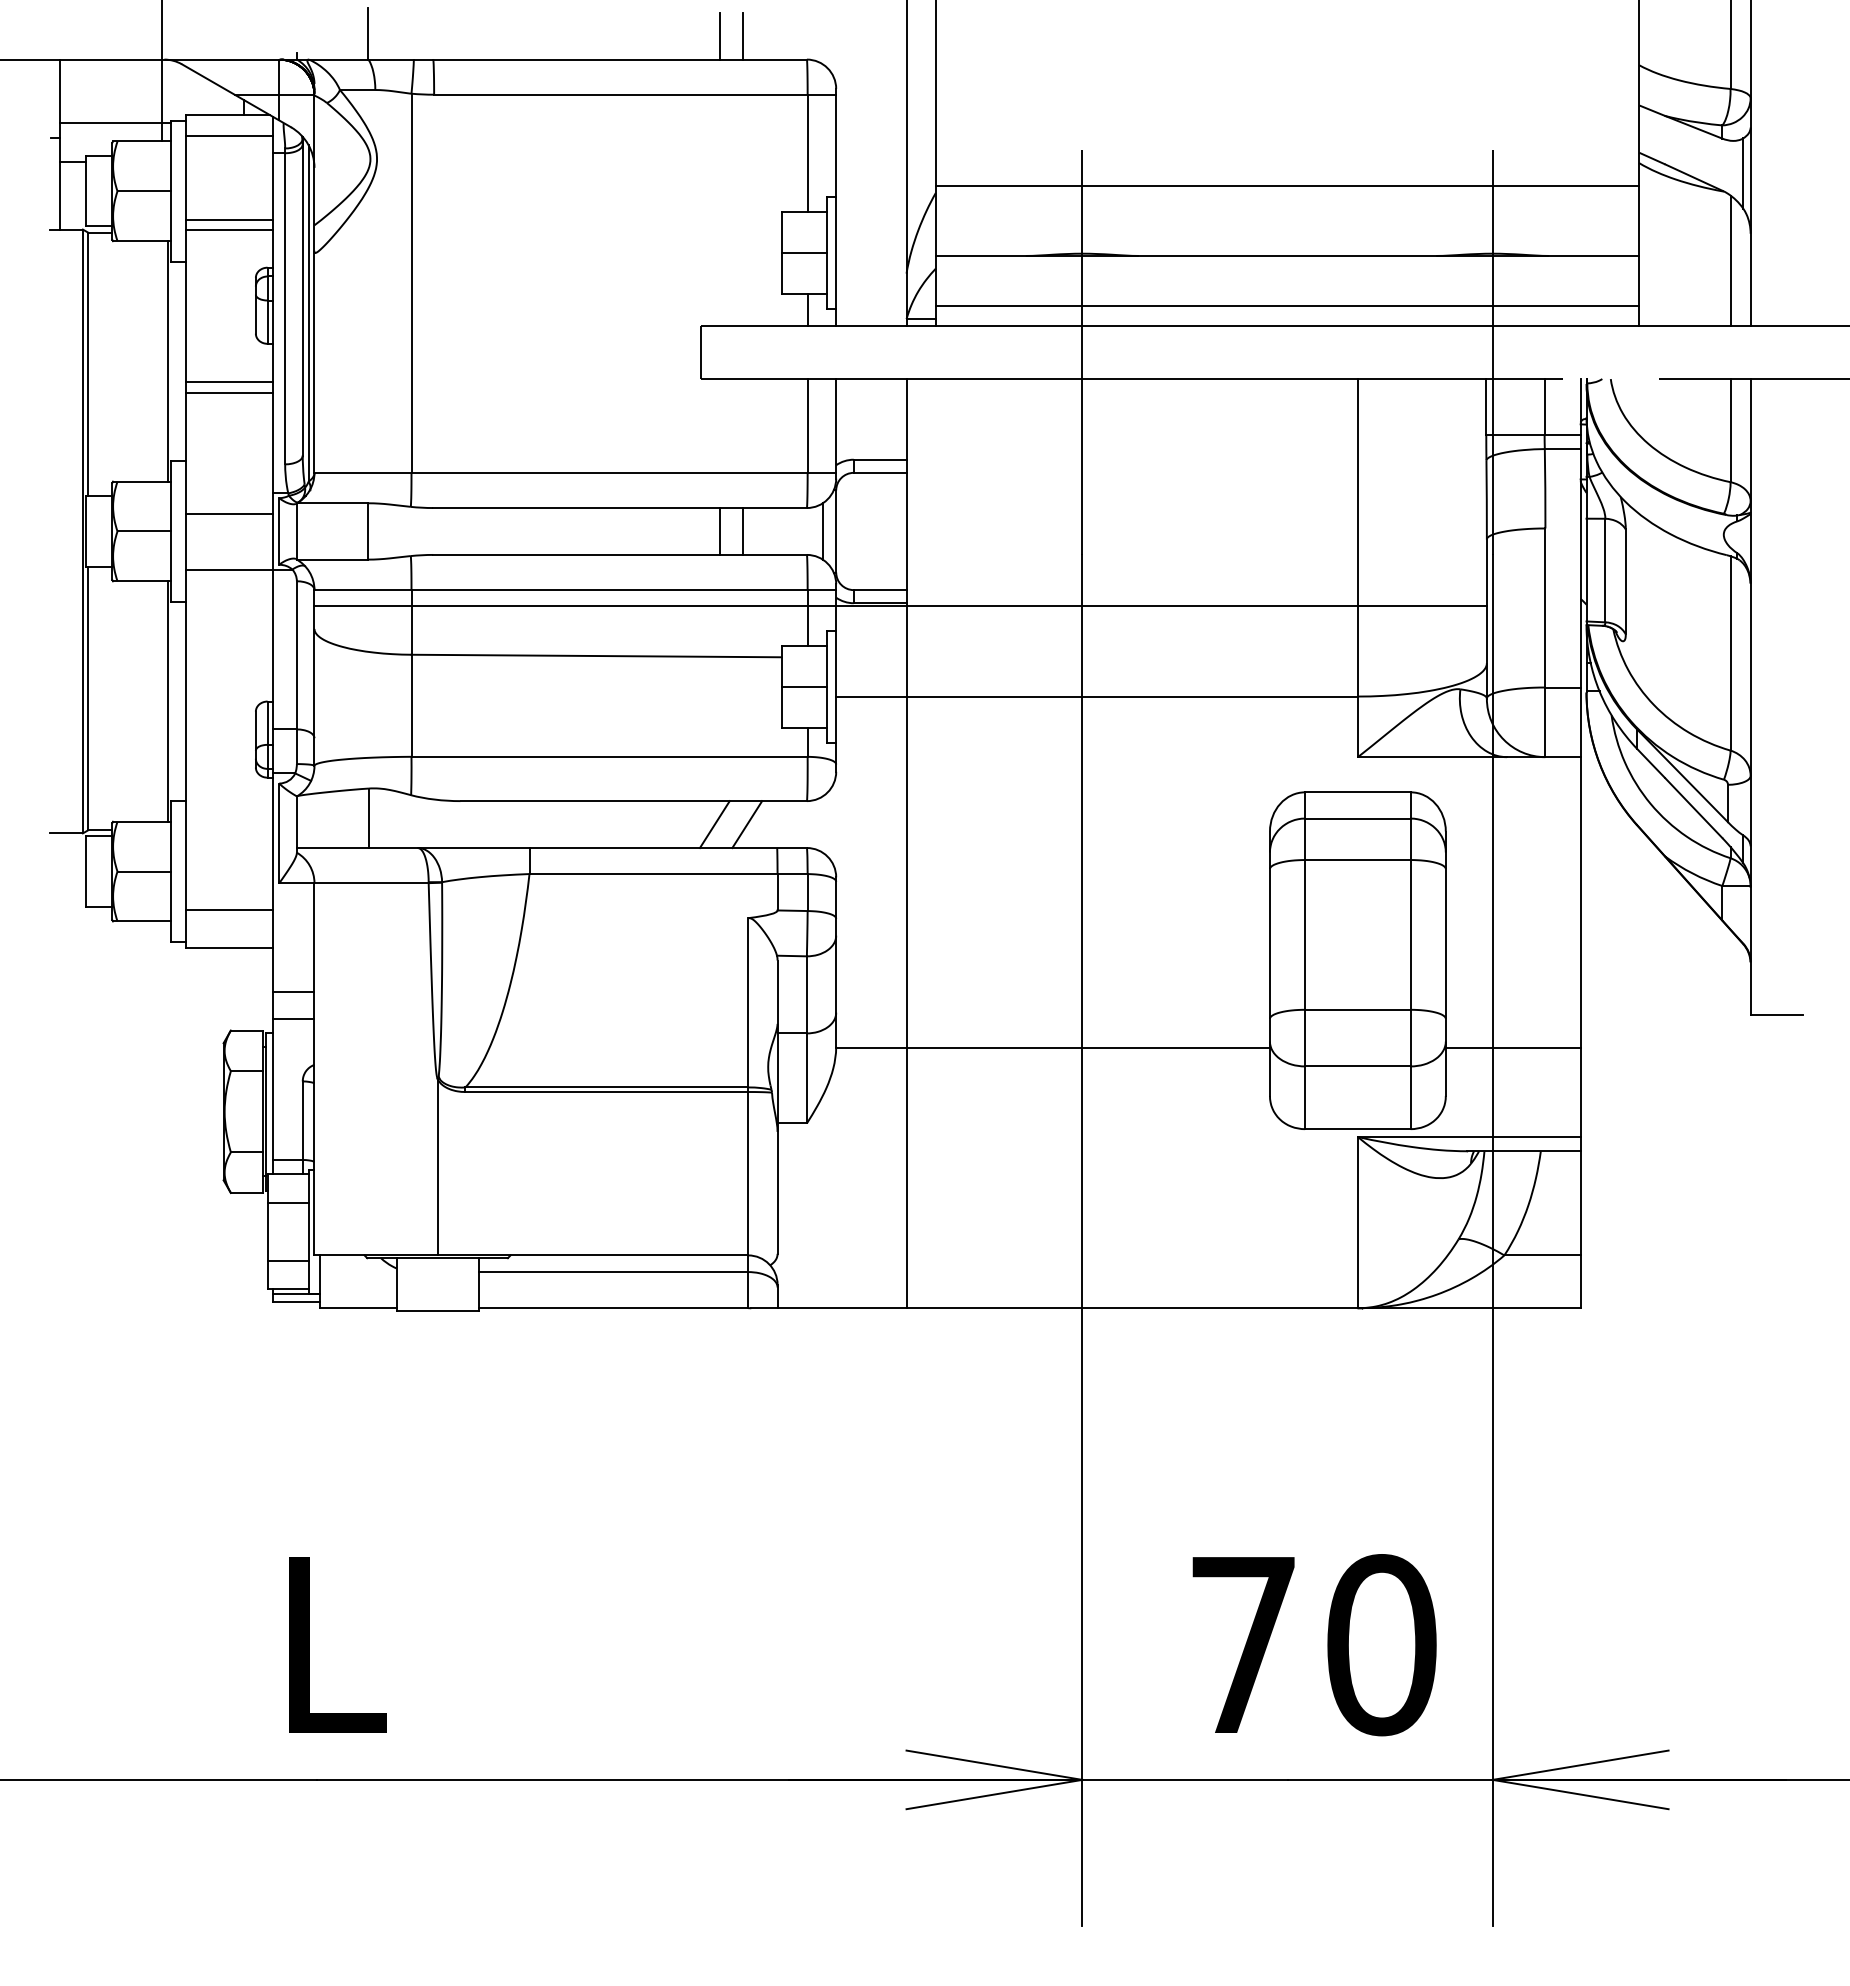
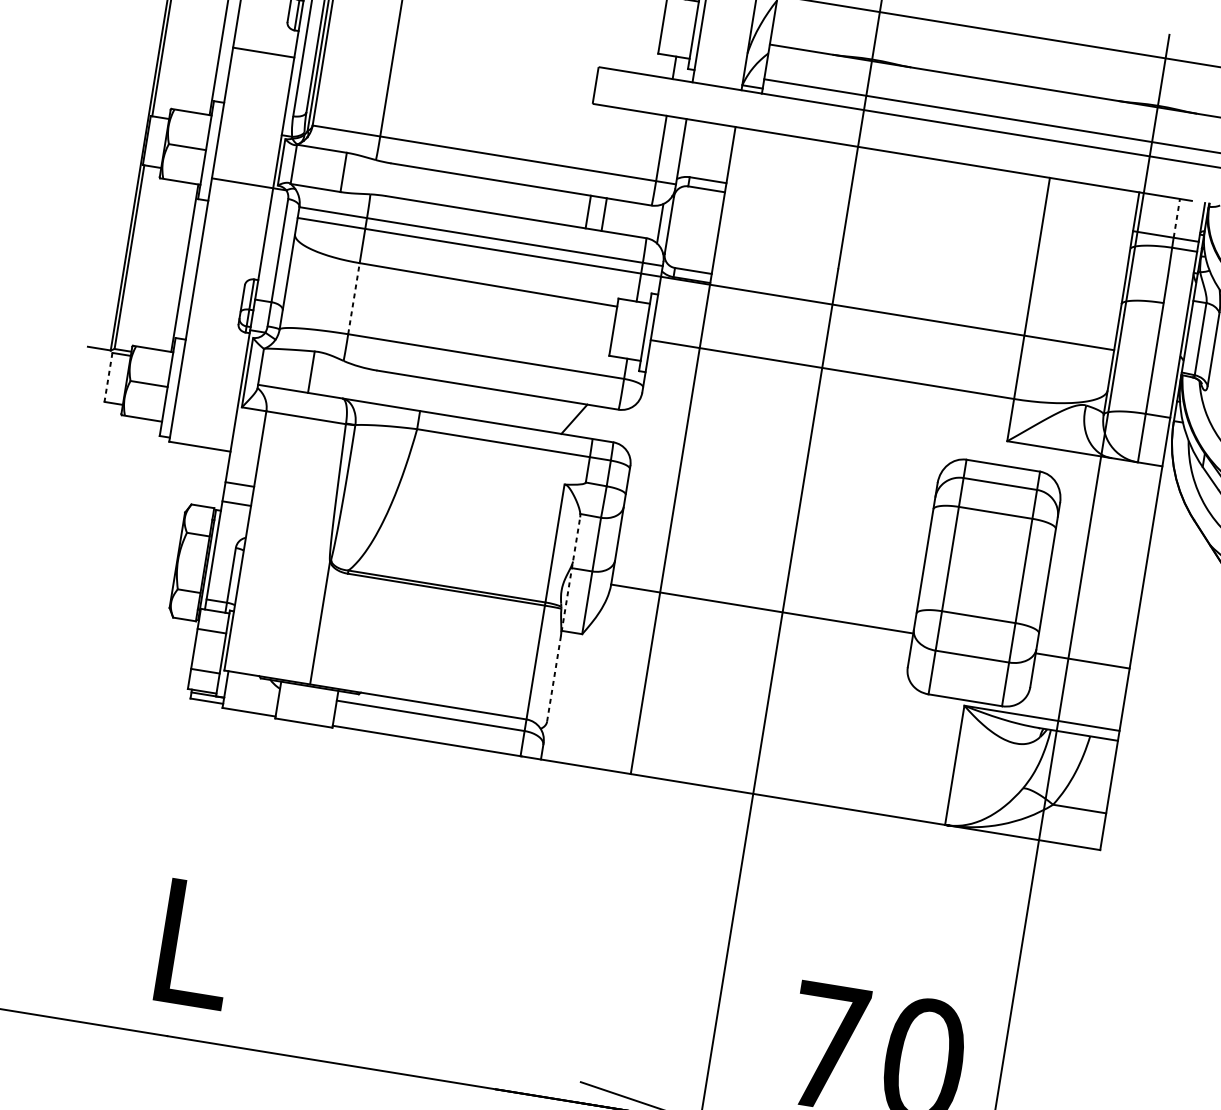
line: (803, 253) -> (677, 27), removed
line: (229, 393) -> (262, 60), removed
line: (1544, 406) -> (1176, 218), solid -> dashed
line: (229, 514) -> (248, 144), removed
line: (803, 686) -> (629, 329), removed
line: (411, 705) -> (354, 298), solid -> dashed
line: (714, 824) -> (551, 415), removed
line: (85, 872) -> (108, 378), solid -> dashed
line: (229, 909) -> (204, 420), removed
line: (777, 1107) -> (563, 619), solid -> dashed

